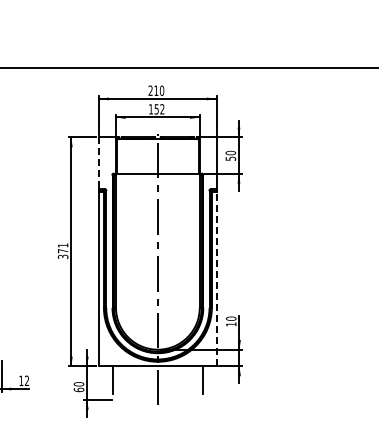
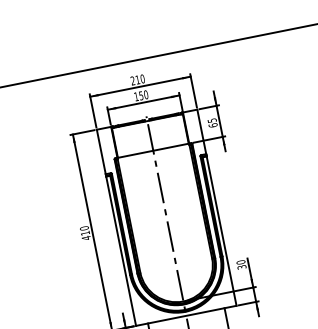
text: (162, 109) -> (146, 94), 152 -> 150
text: (230, 155) -> (212, 122), 50 -> 65
line: (99, 163) -> (101, 151), dashed -> solid
text: (62, 251) -> (84, 233), 371 -> 410
line: (216, 278) -> (221, 230), dashed -> solid
text: (231, 324) -> (242, 267), 10 -> 30

